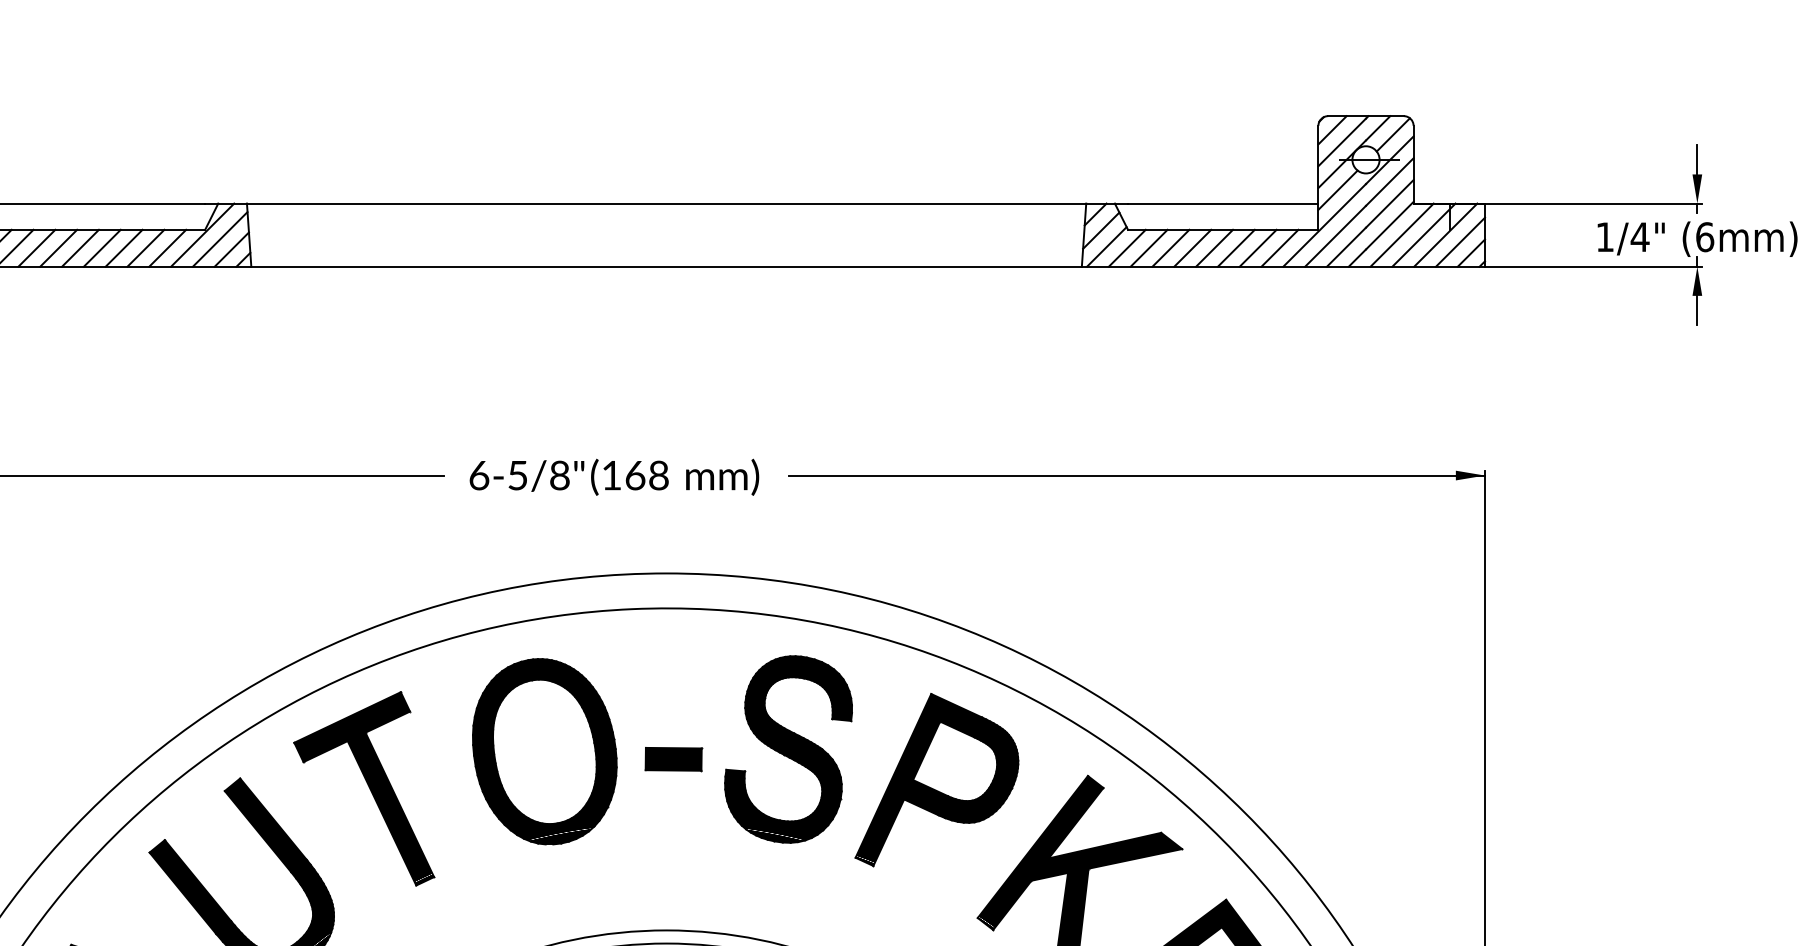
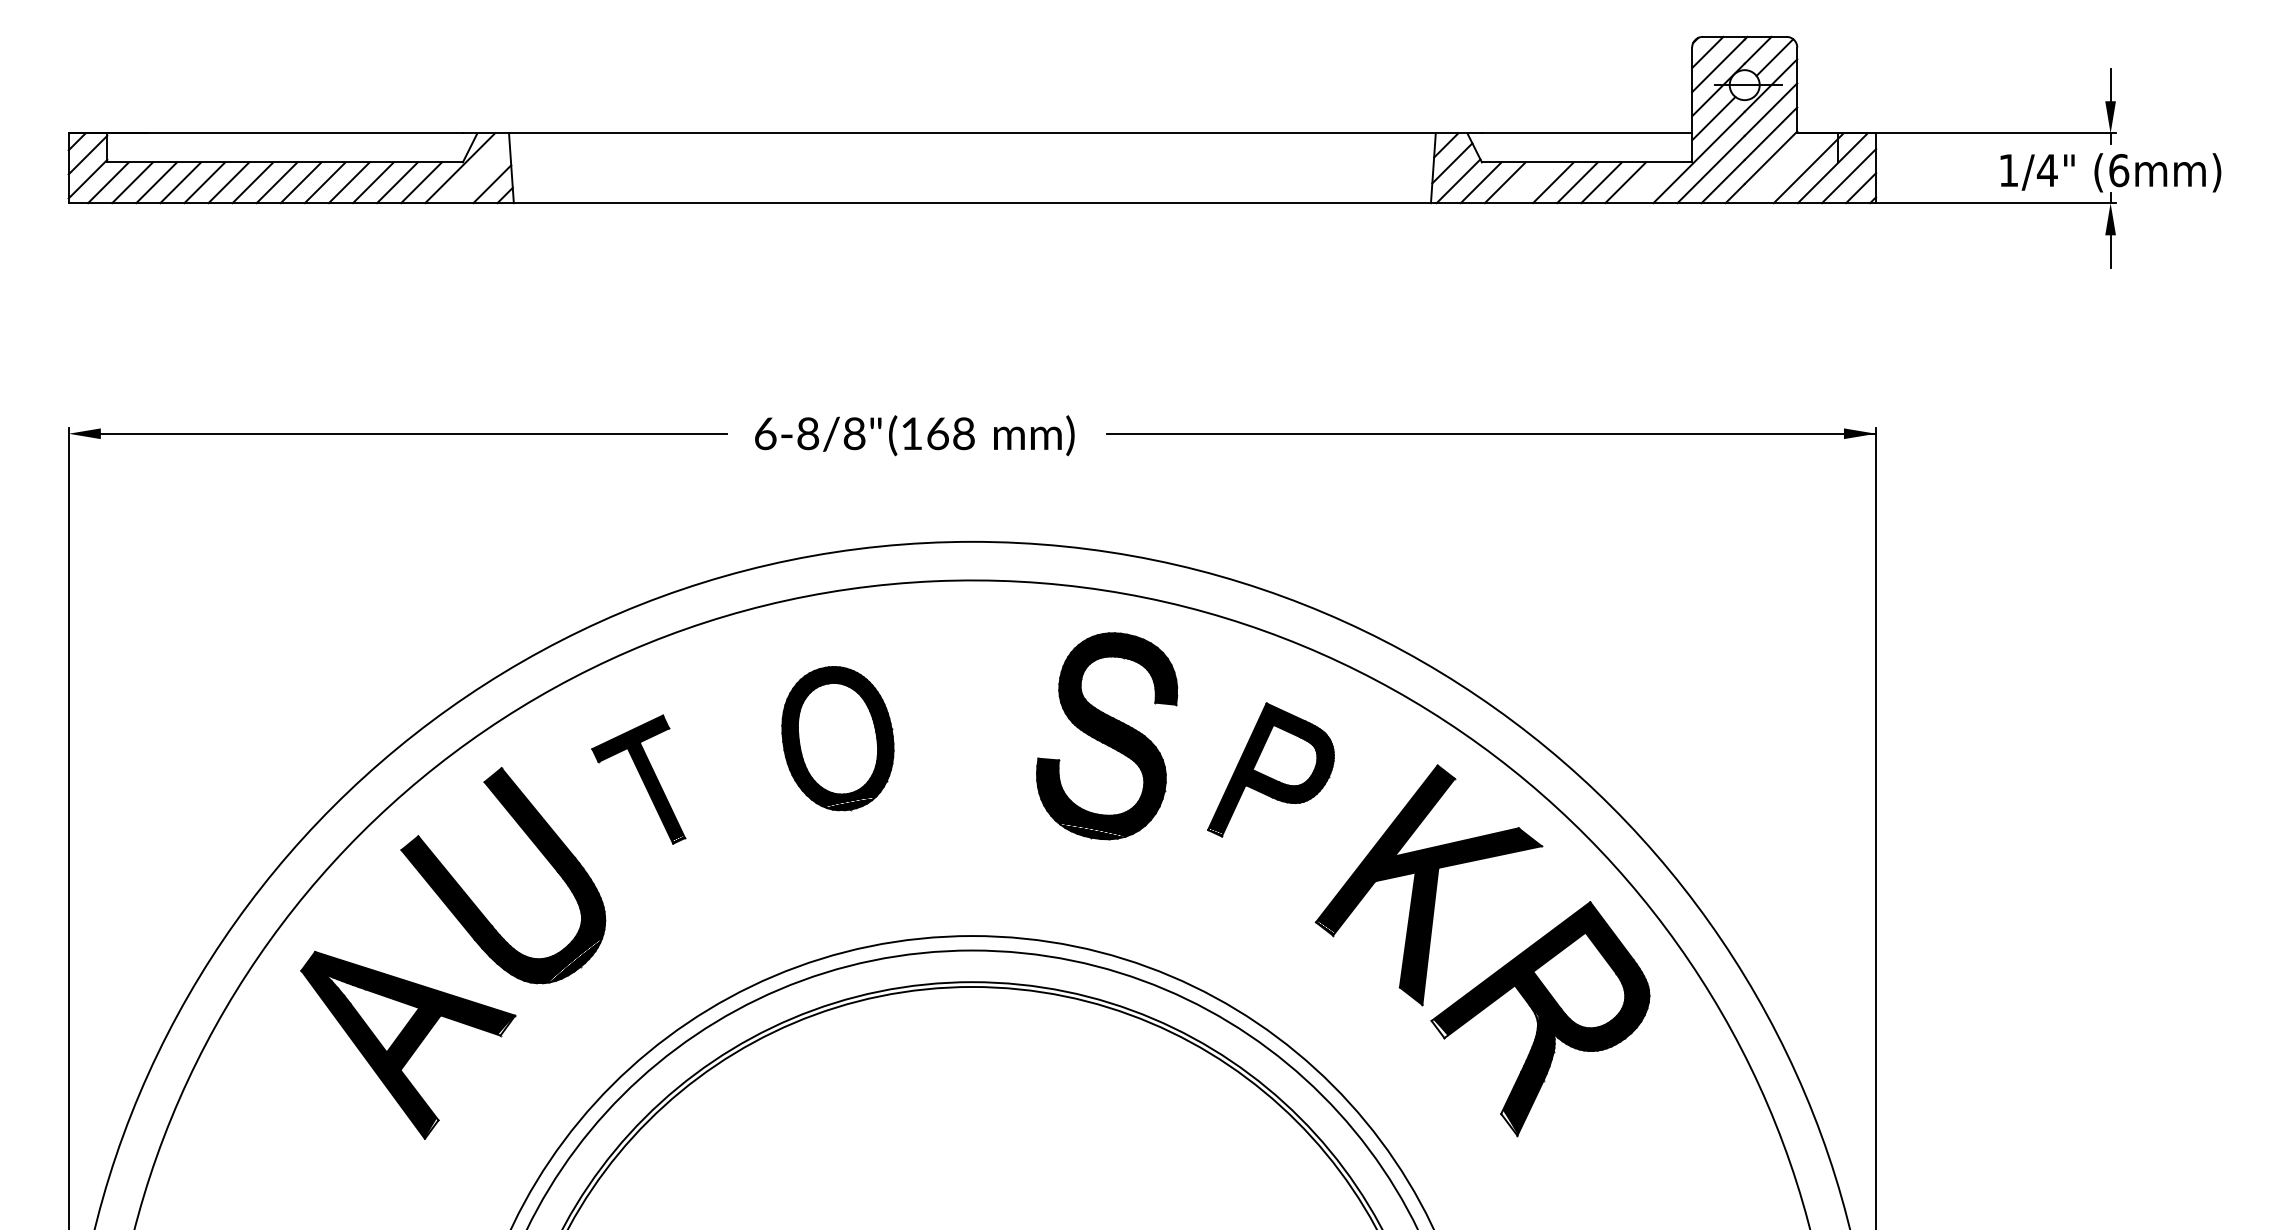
line: (1402, 235) -> (1784, 168), removed
line: (220, 238) -> (479, 172), removed
line: (1170, 248) -> (1528, 182), removed
line: (1279, 248) -> (1649, 182), removed
text: (518, 475) -> (808, 433), 6-5/8" -> 6-8/8"
part: (544, 751) -> (837, 738), size x0.7
part: (673, 759) -> (980, 747), removed
part: (936, 779) -> (1270, 769), size x0.7
part: (364, 788) -> (638, 779), size x0.6

